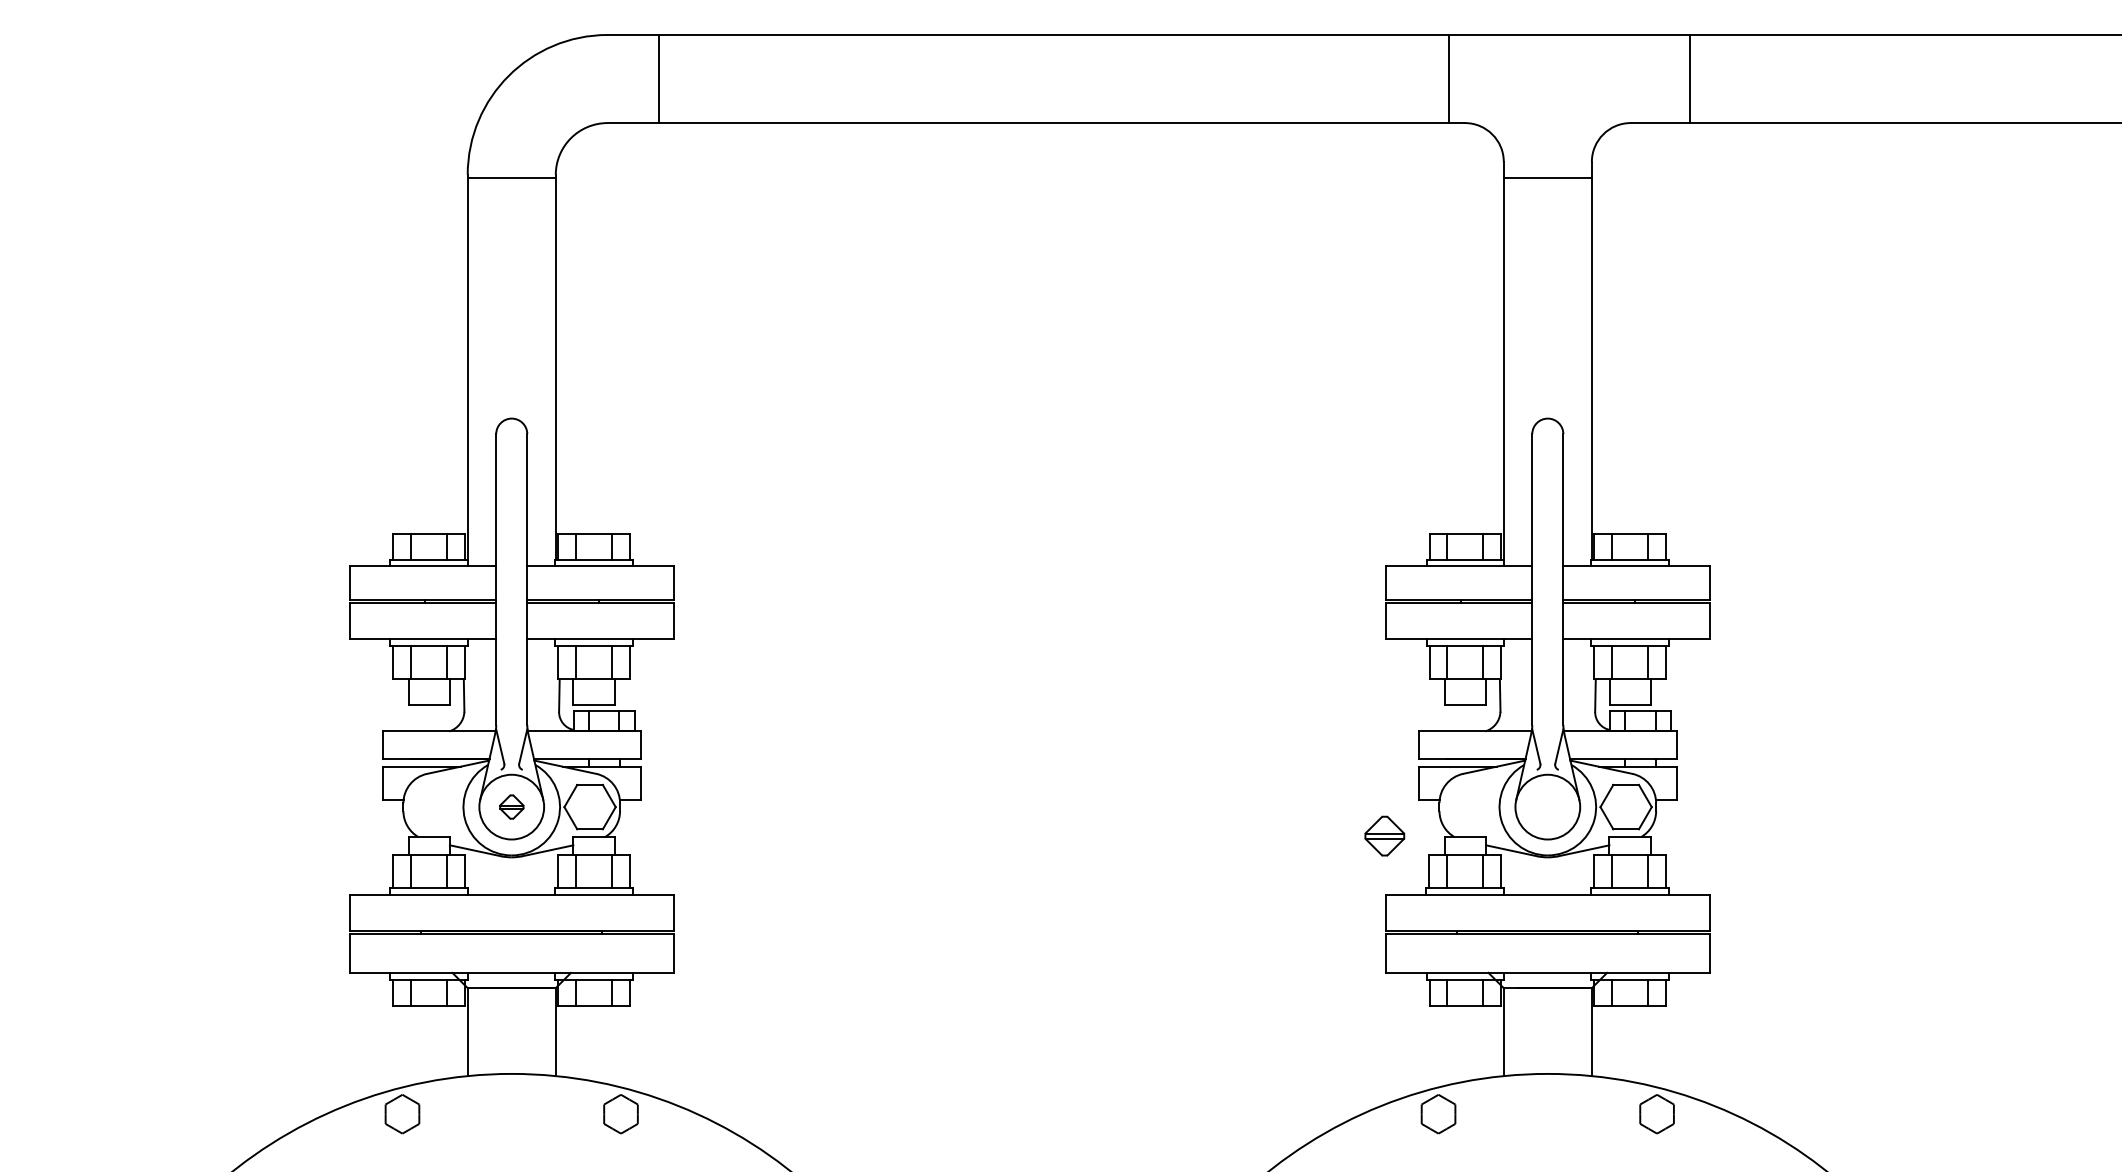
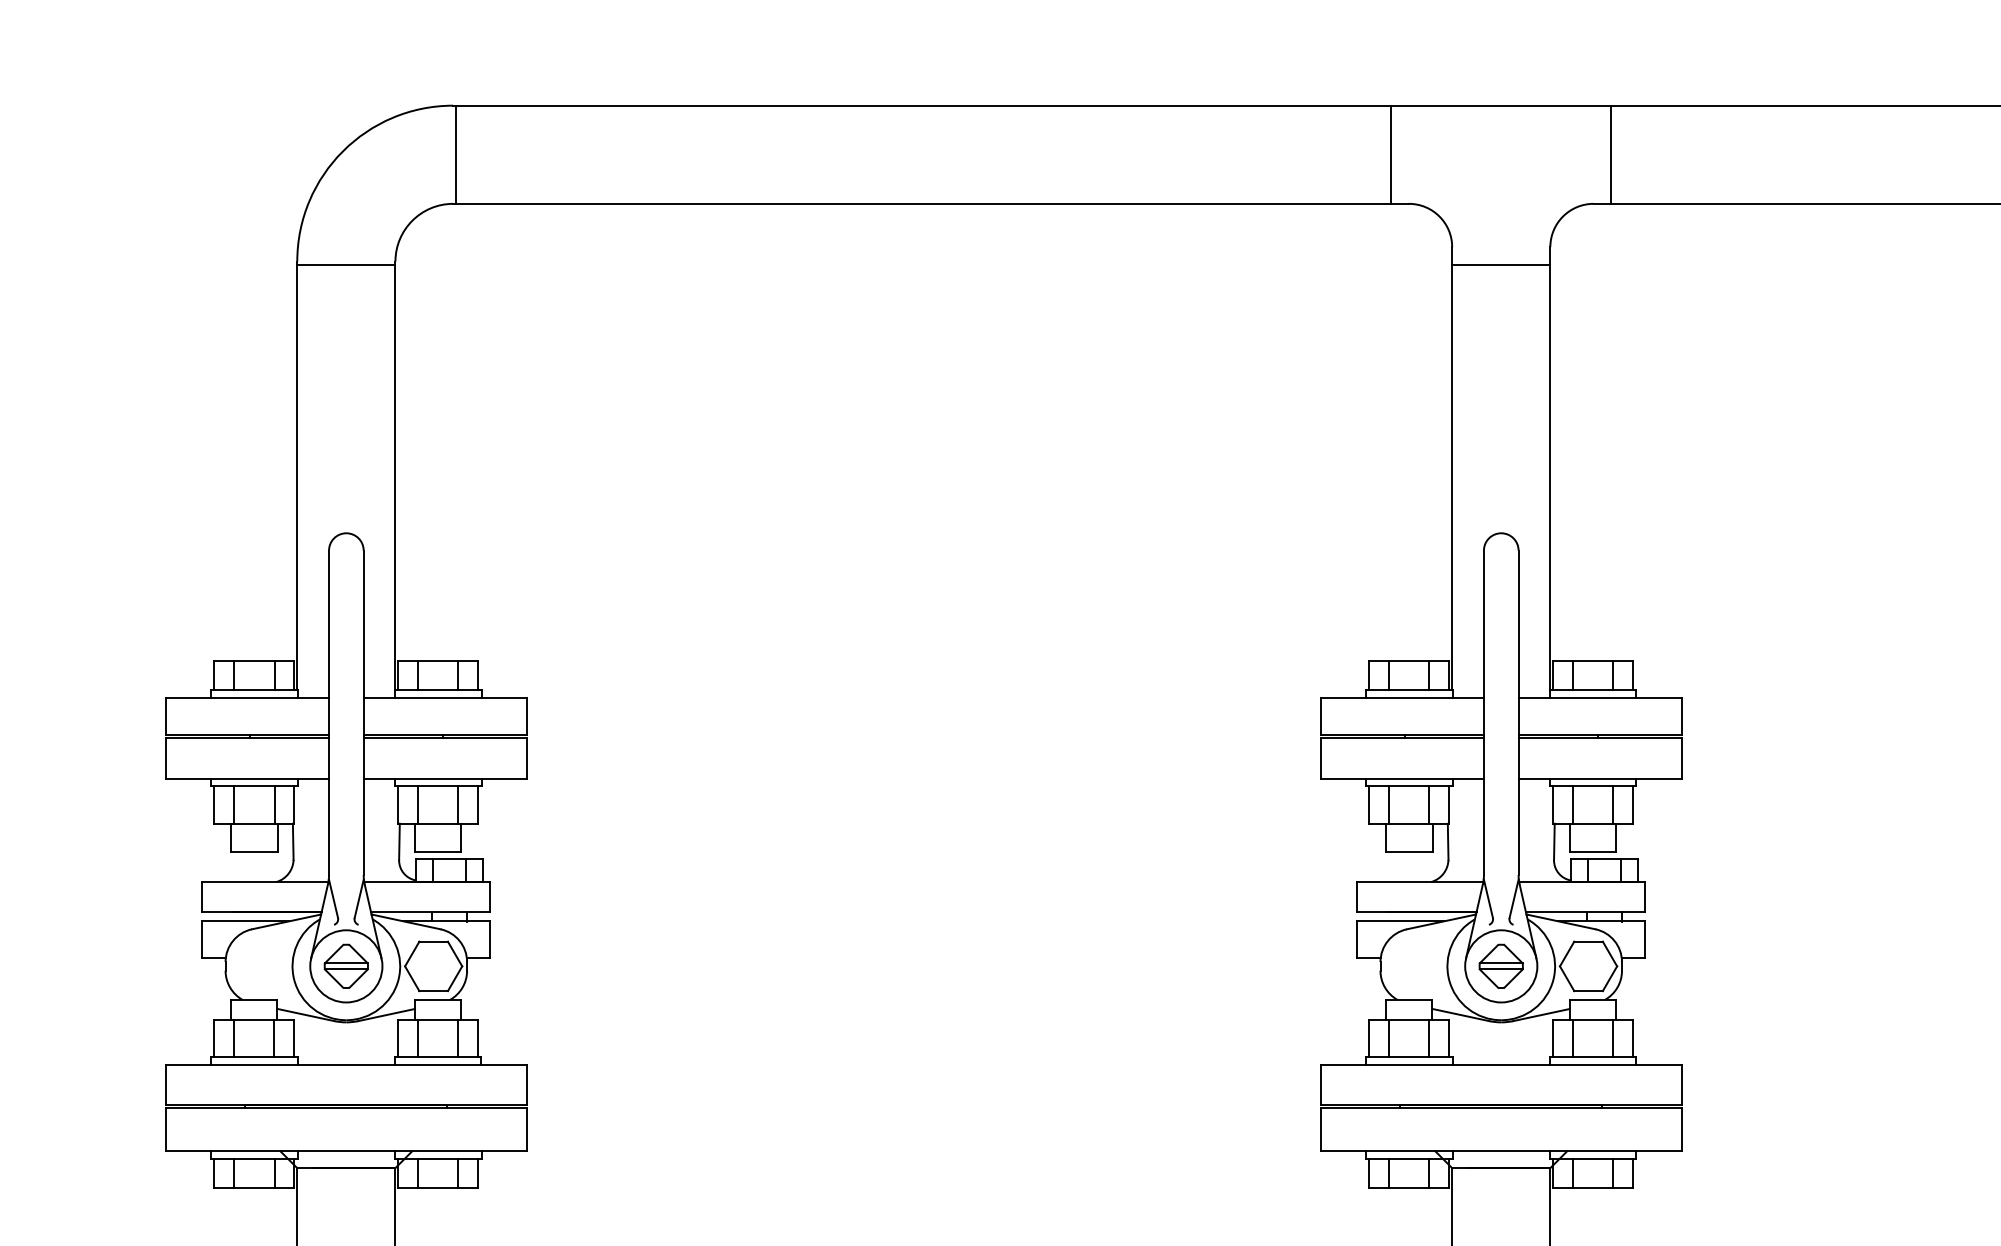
line: (659, 79) -> (456, 155), moved
line: (1689, 79) -> (1611, 155), moved
part: (511, 806) -> (346, 965), size x1.67
part: (1384, 835) -> (1500, 965), moved

